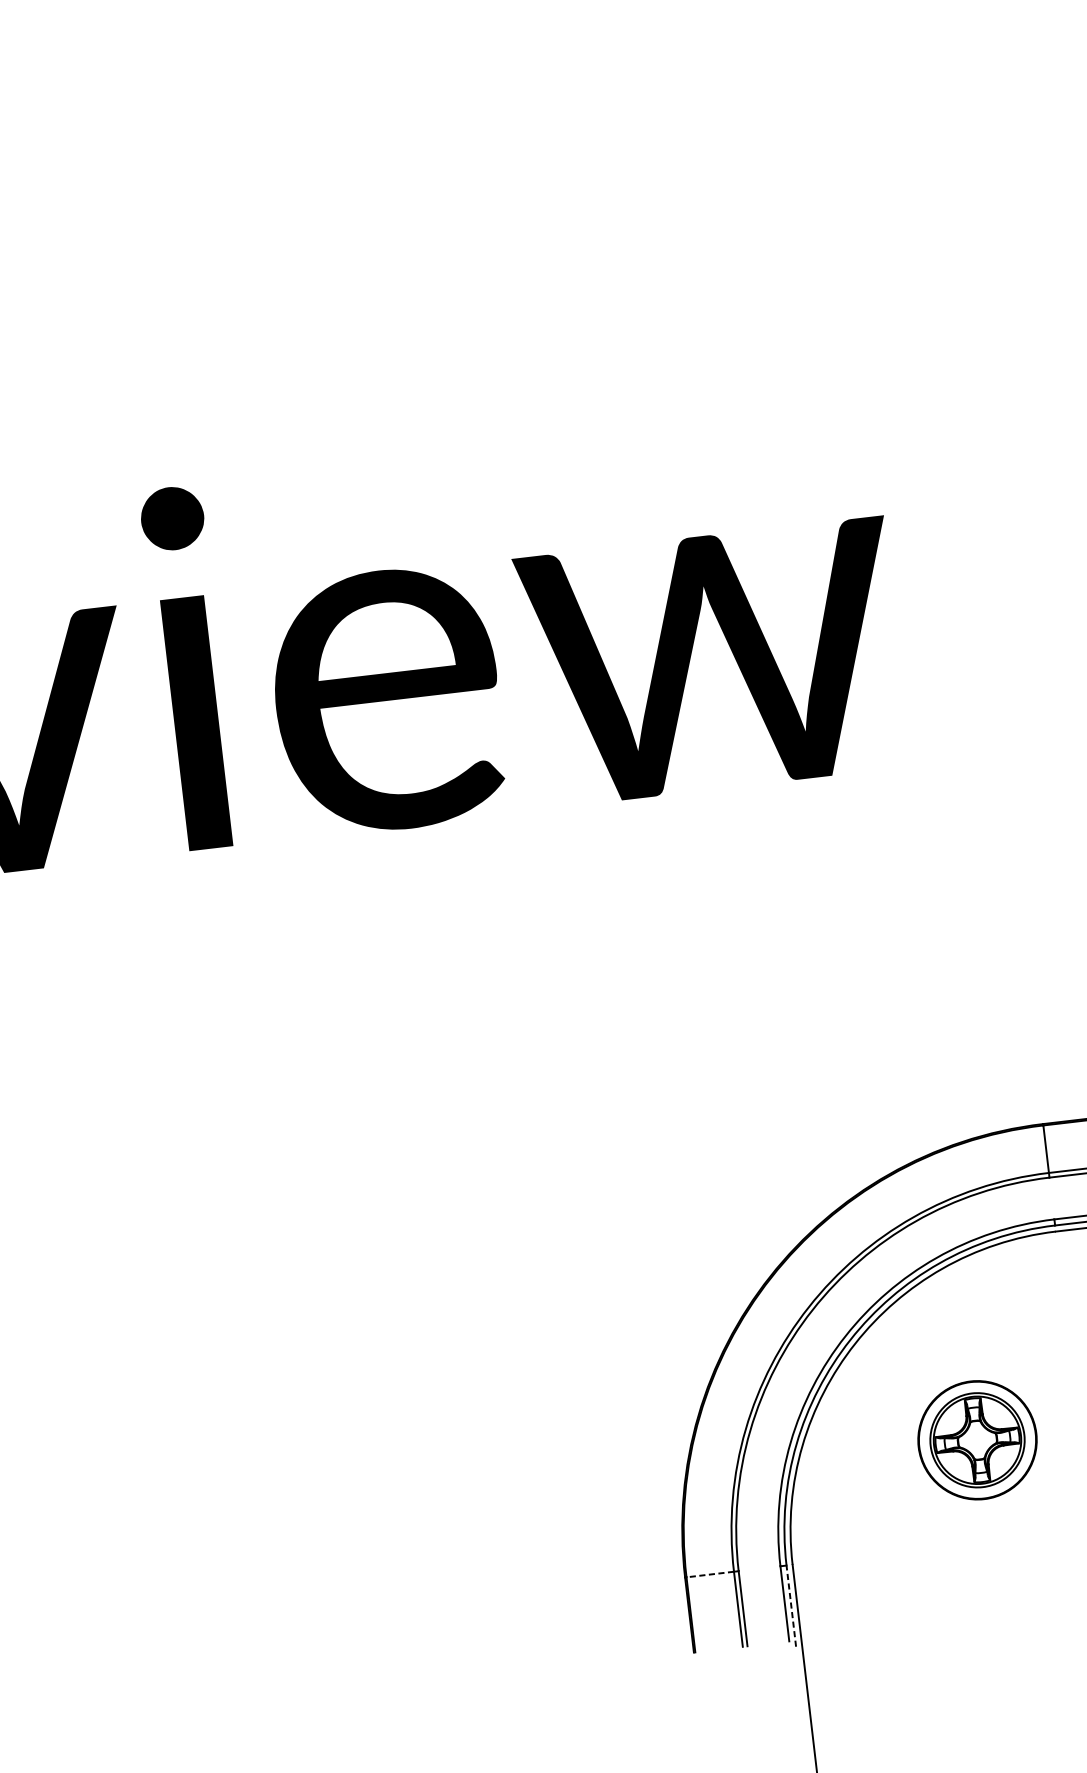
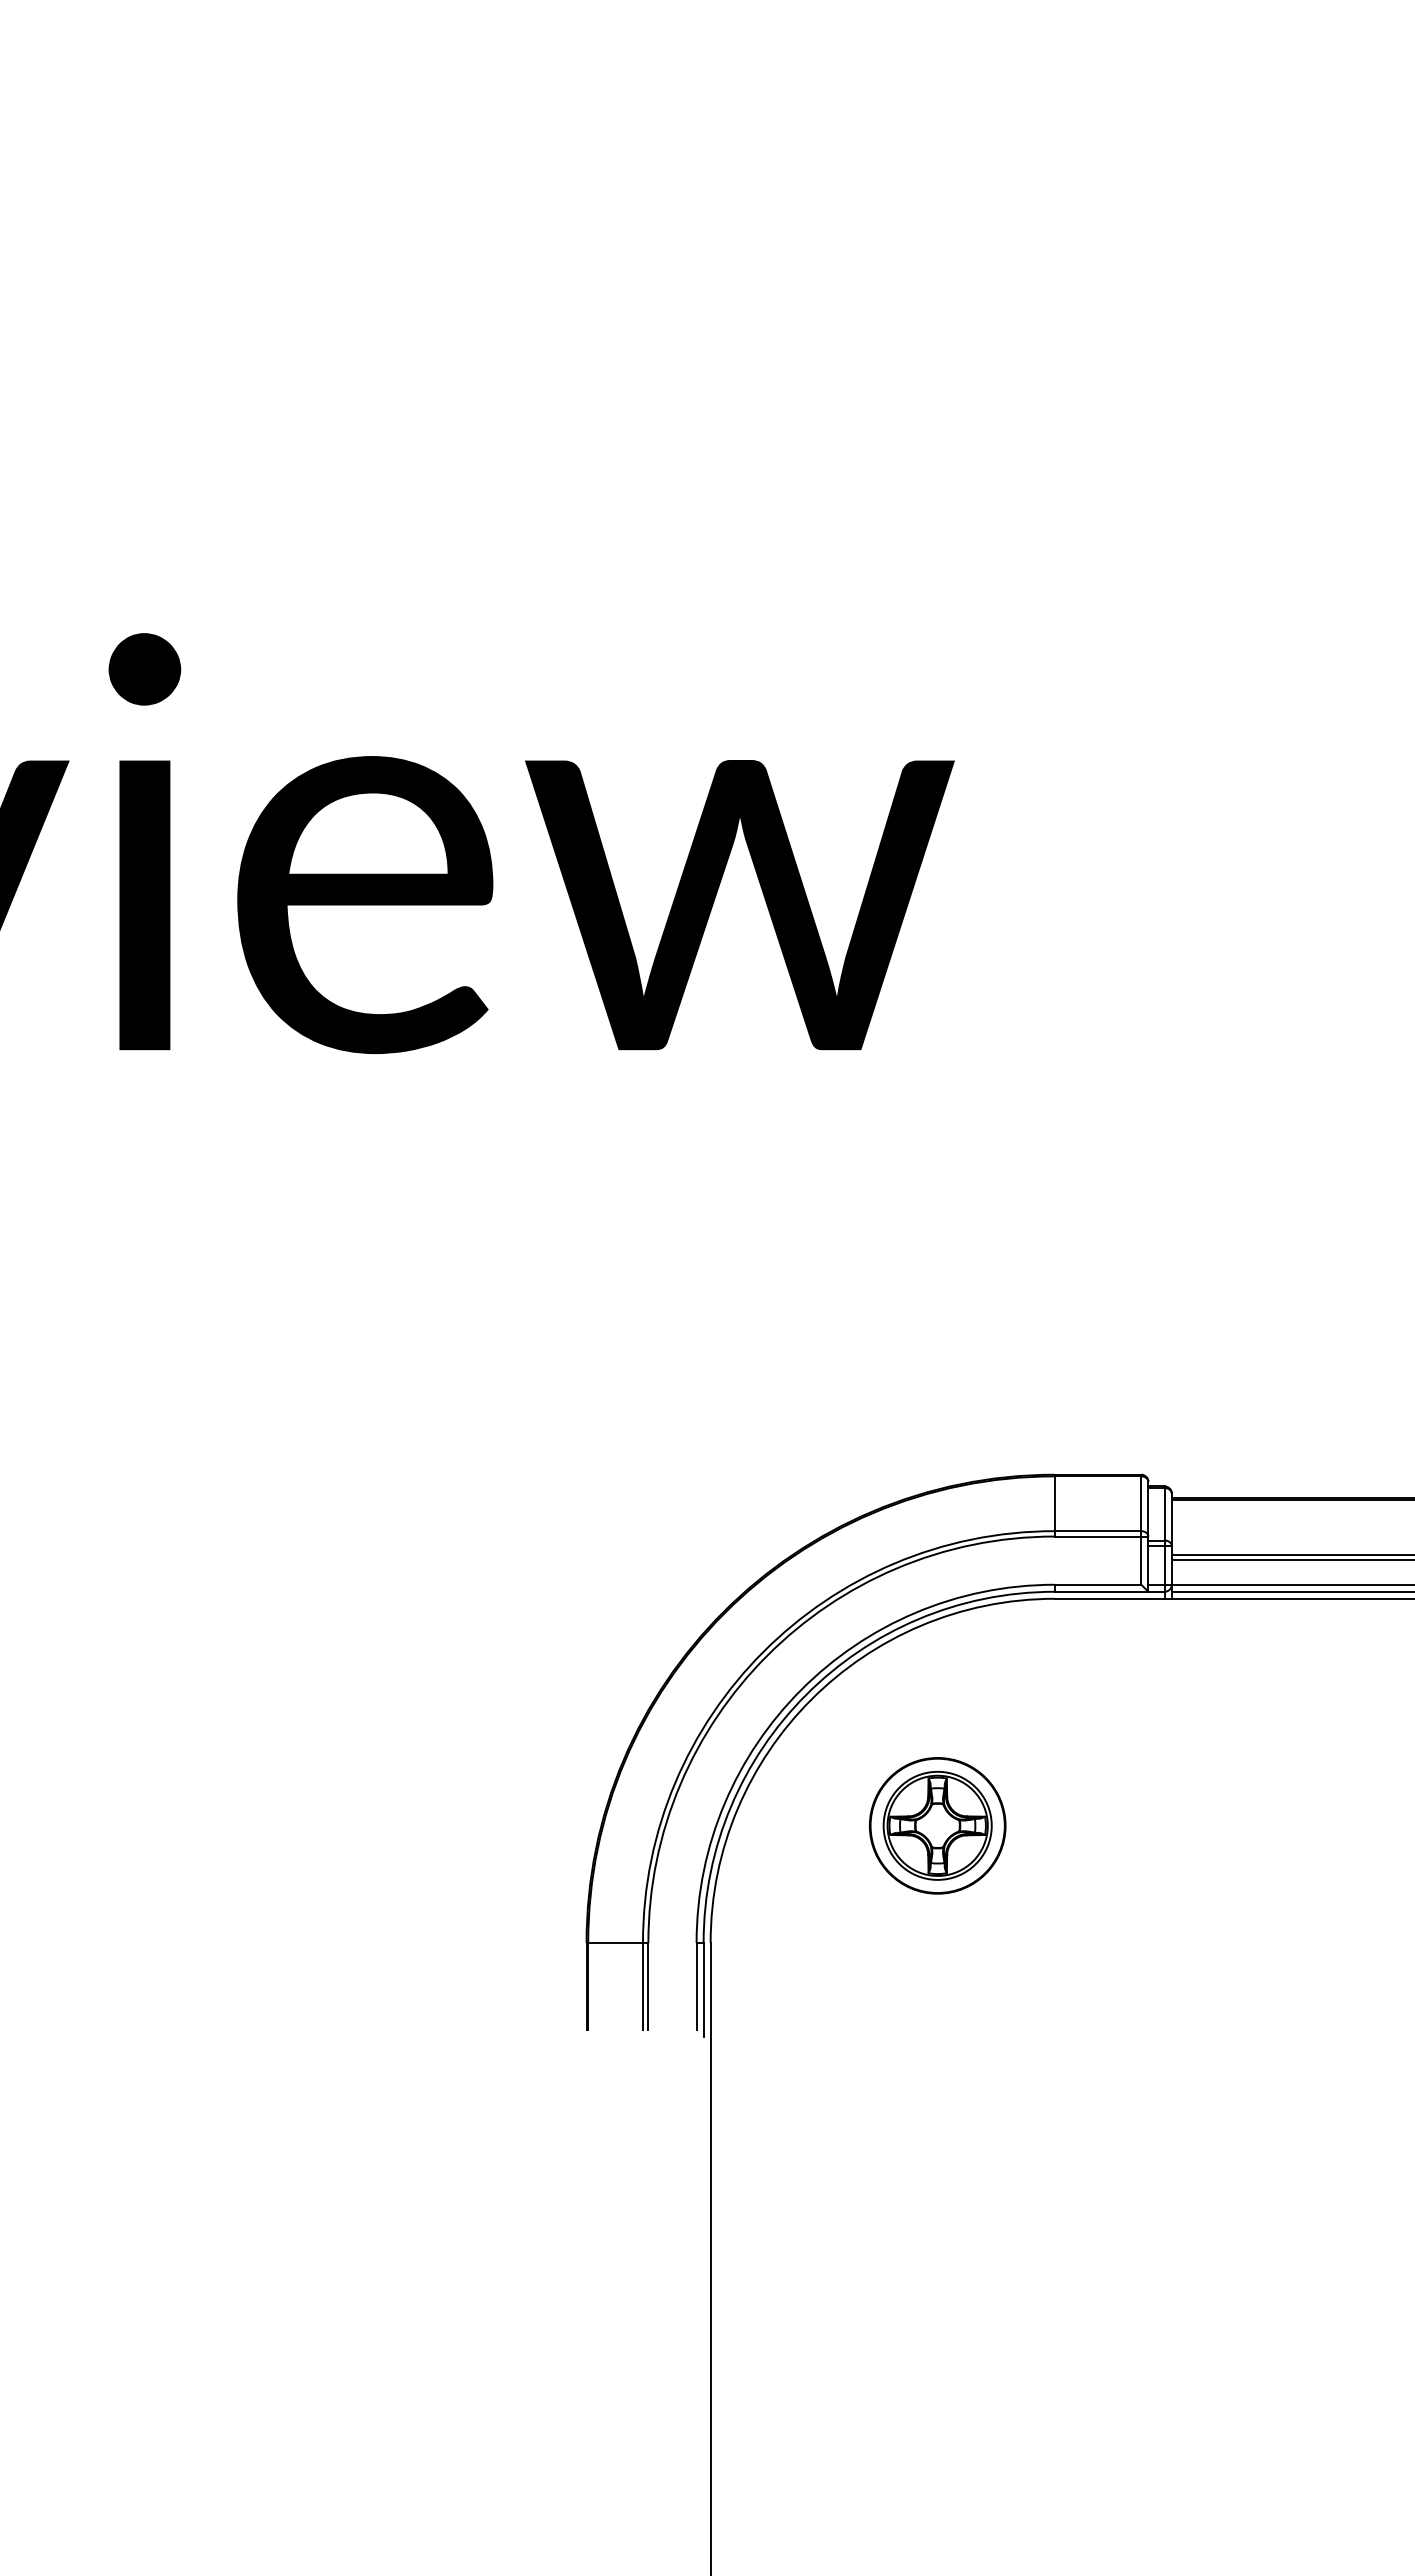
line: (710, 1574) -> (615, 1942), dashed -> solid
line: (791, 1605) -> (703, 1989), dashed -> solid

